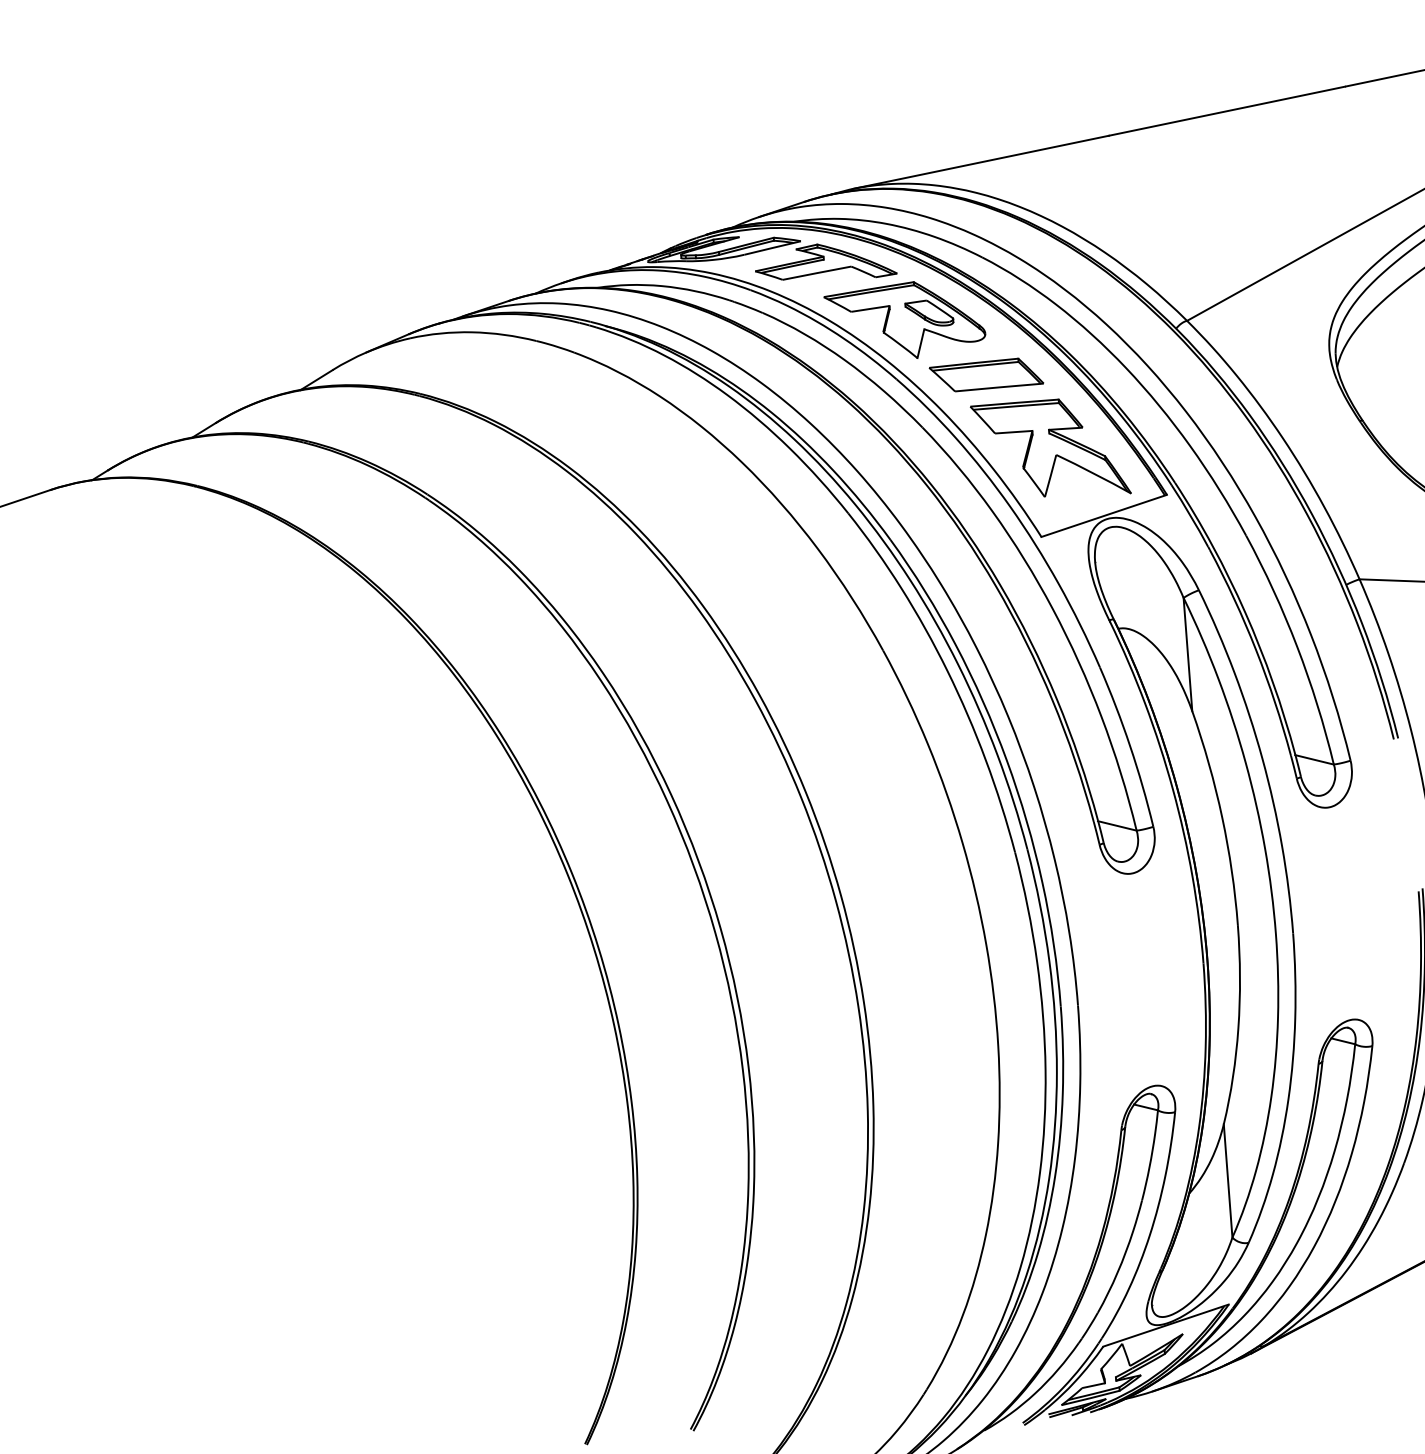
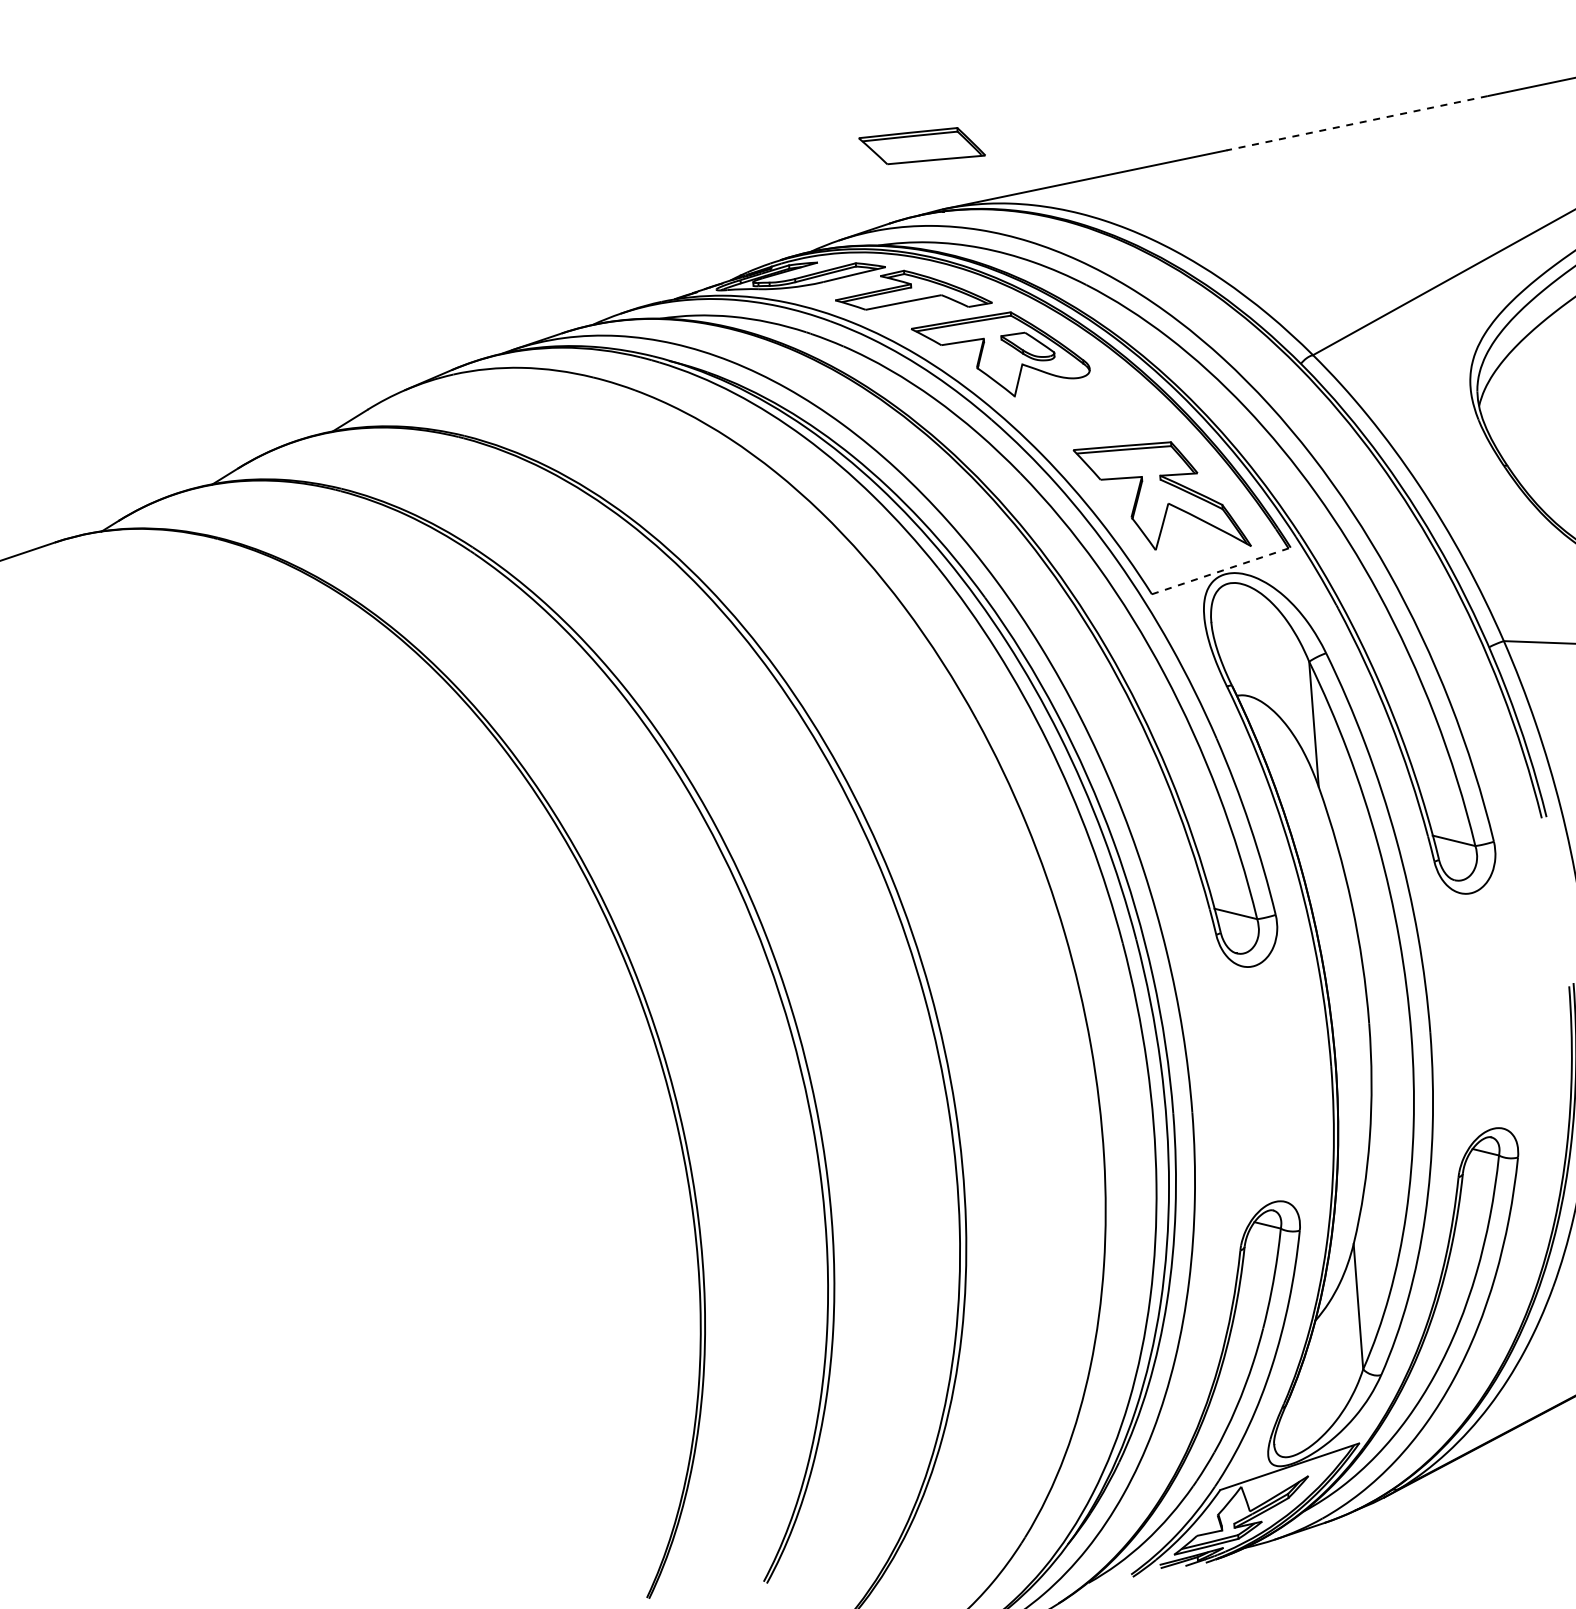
line: (1226, 111) -> (1356, 123), solid -> dashed
part: (985, 375) -> (921, 146), moved
line: (1104, 515) -> (1221, 570), solid -> dashed

